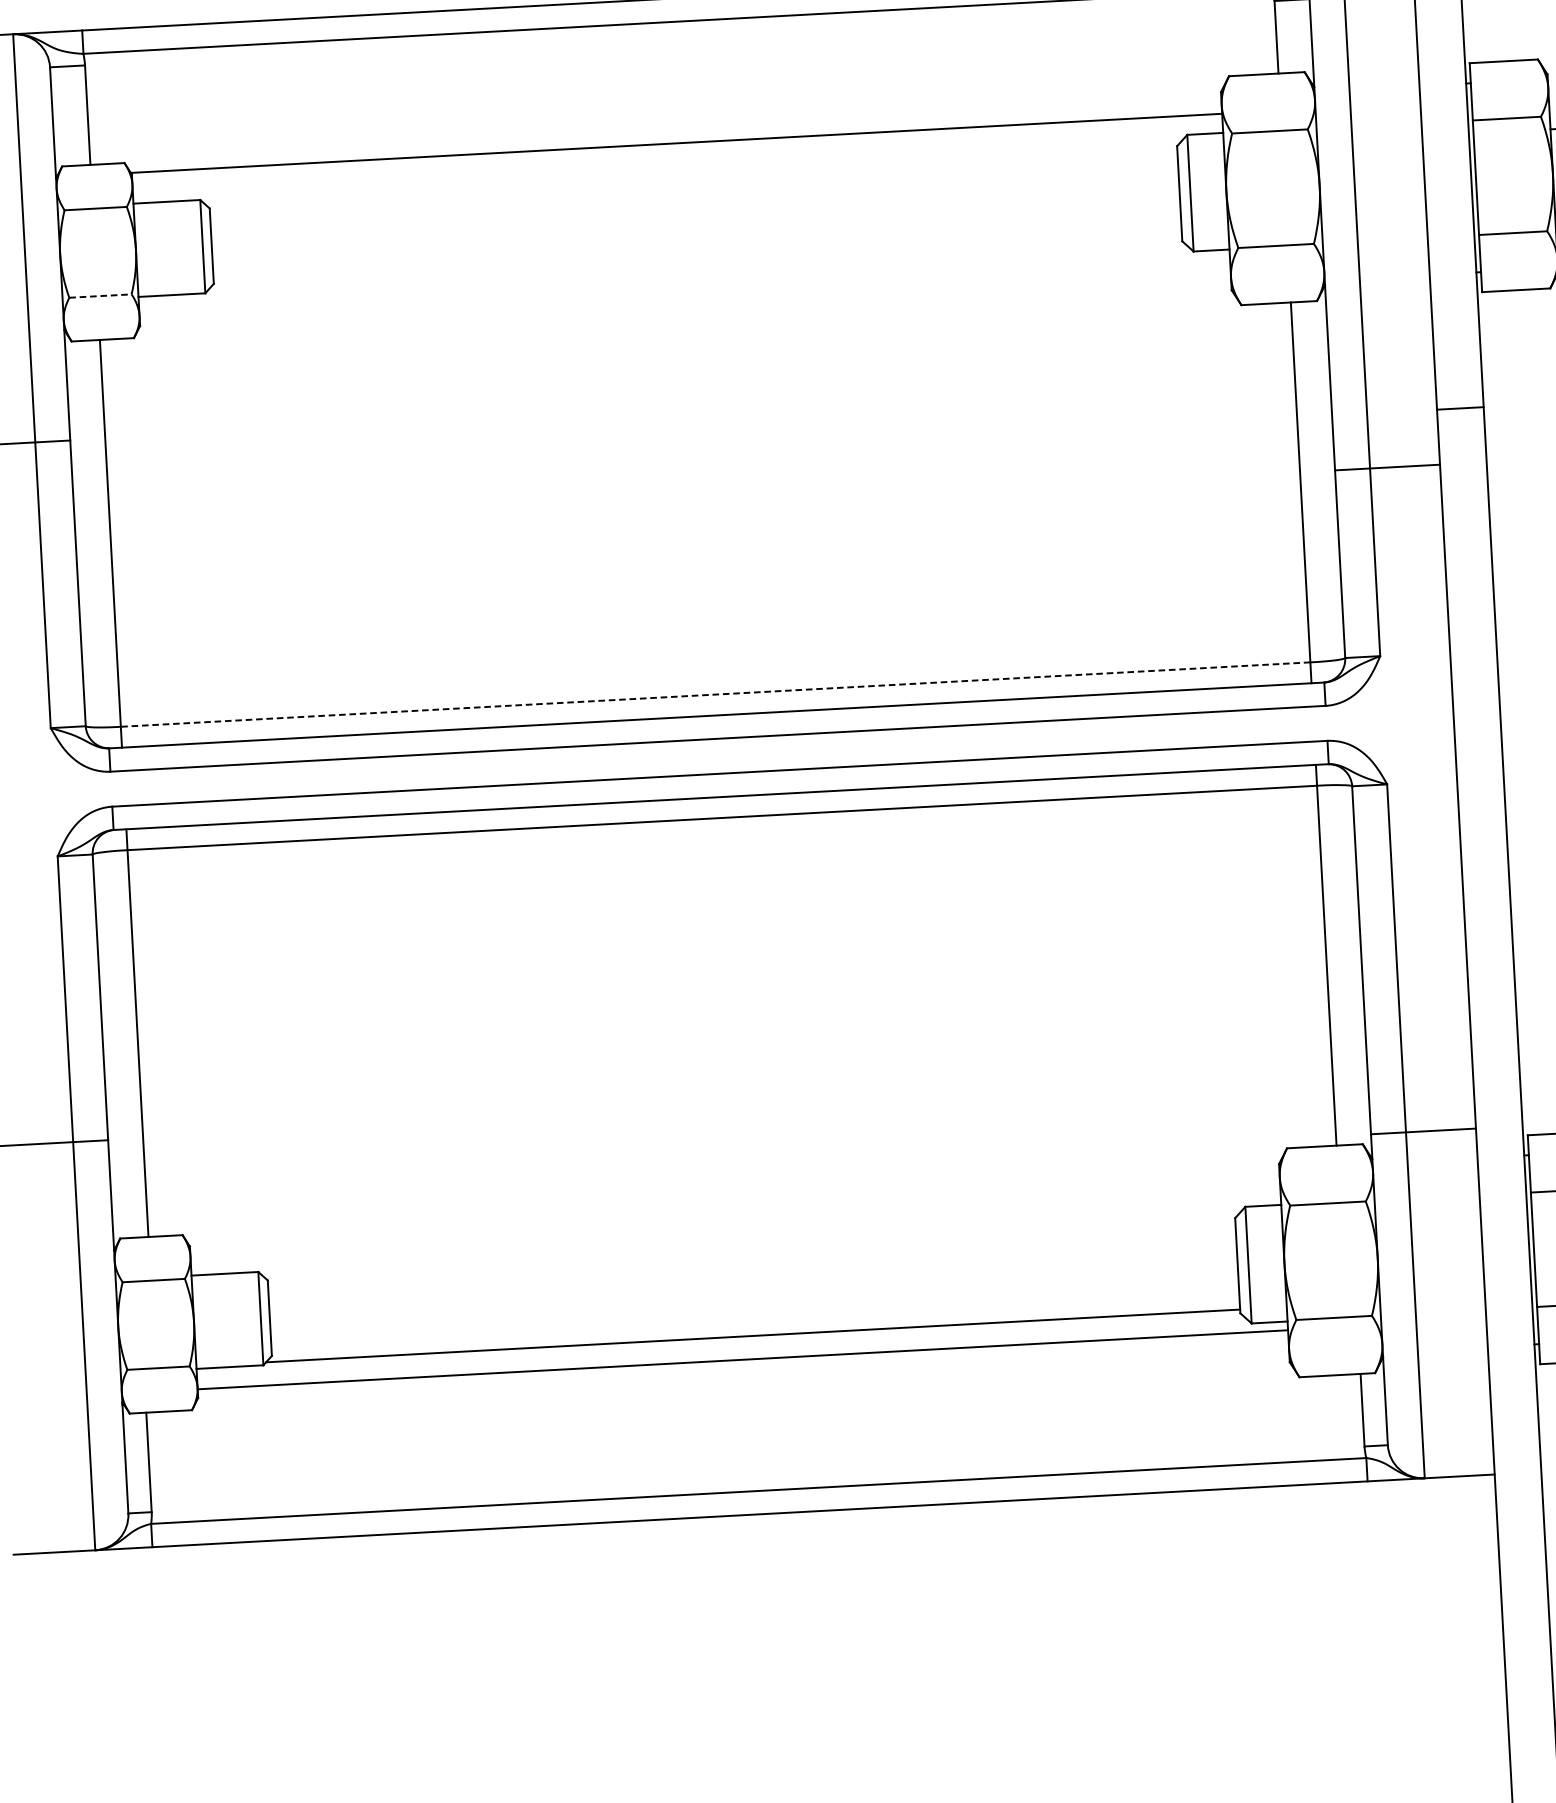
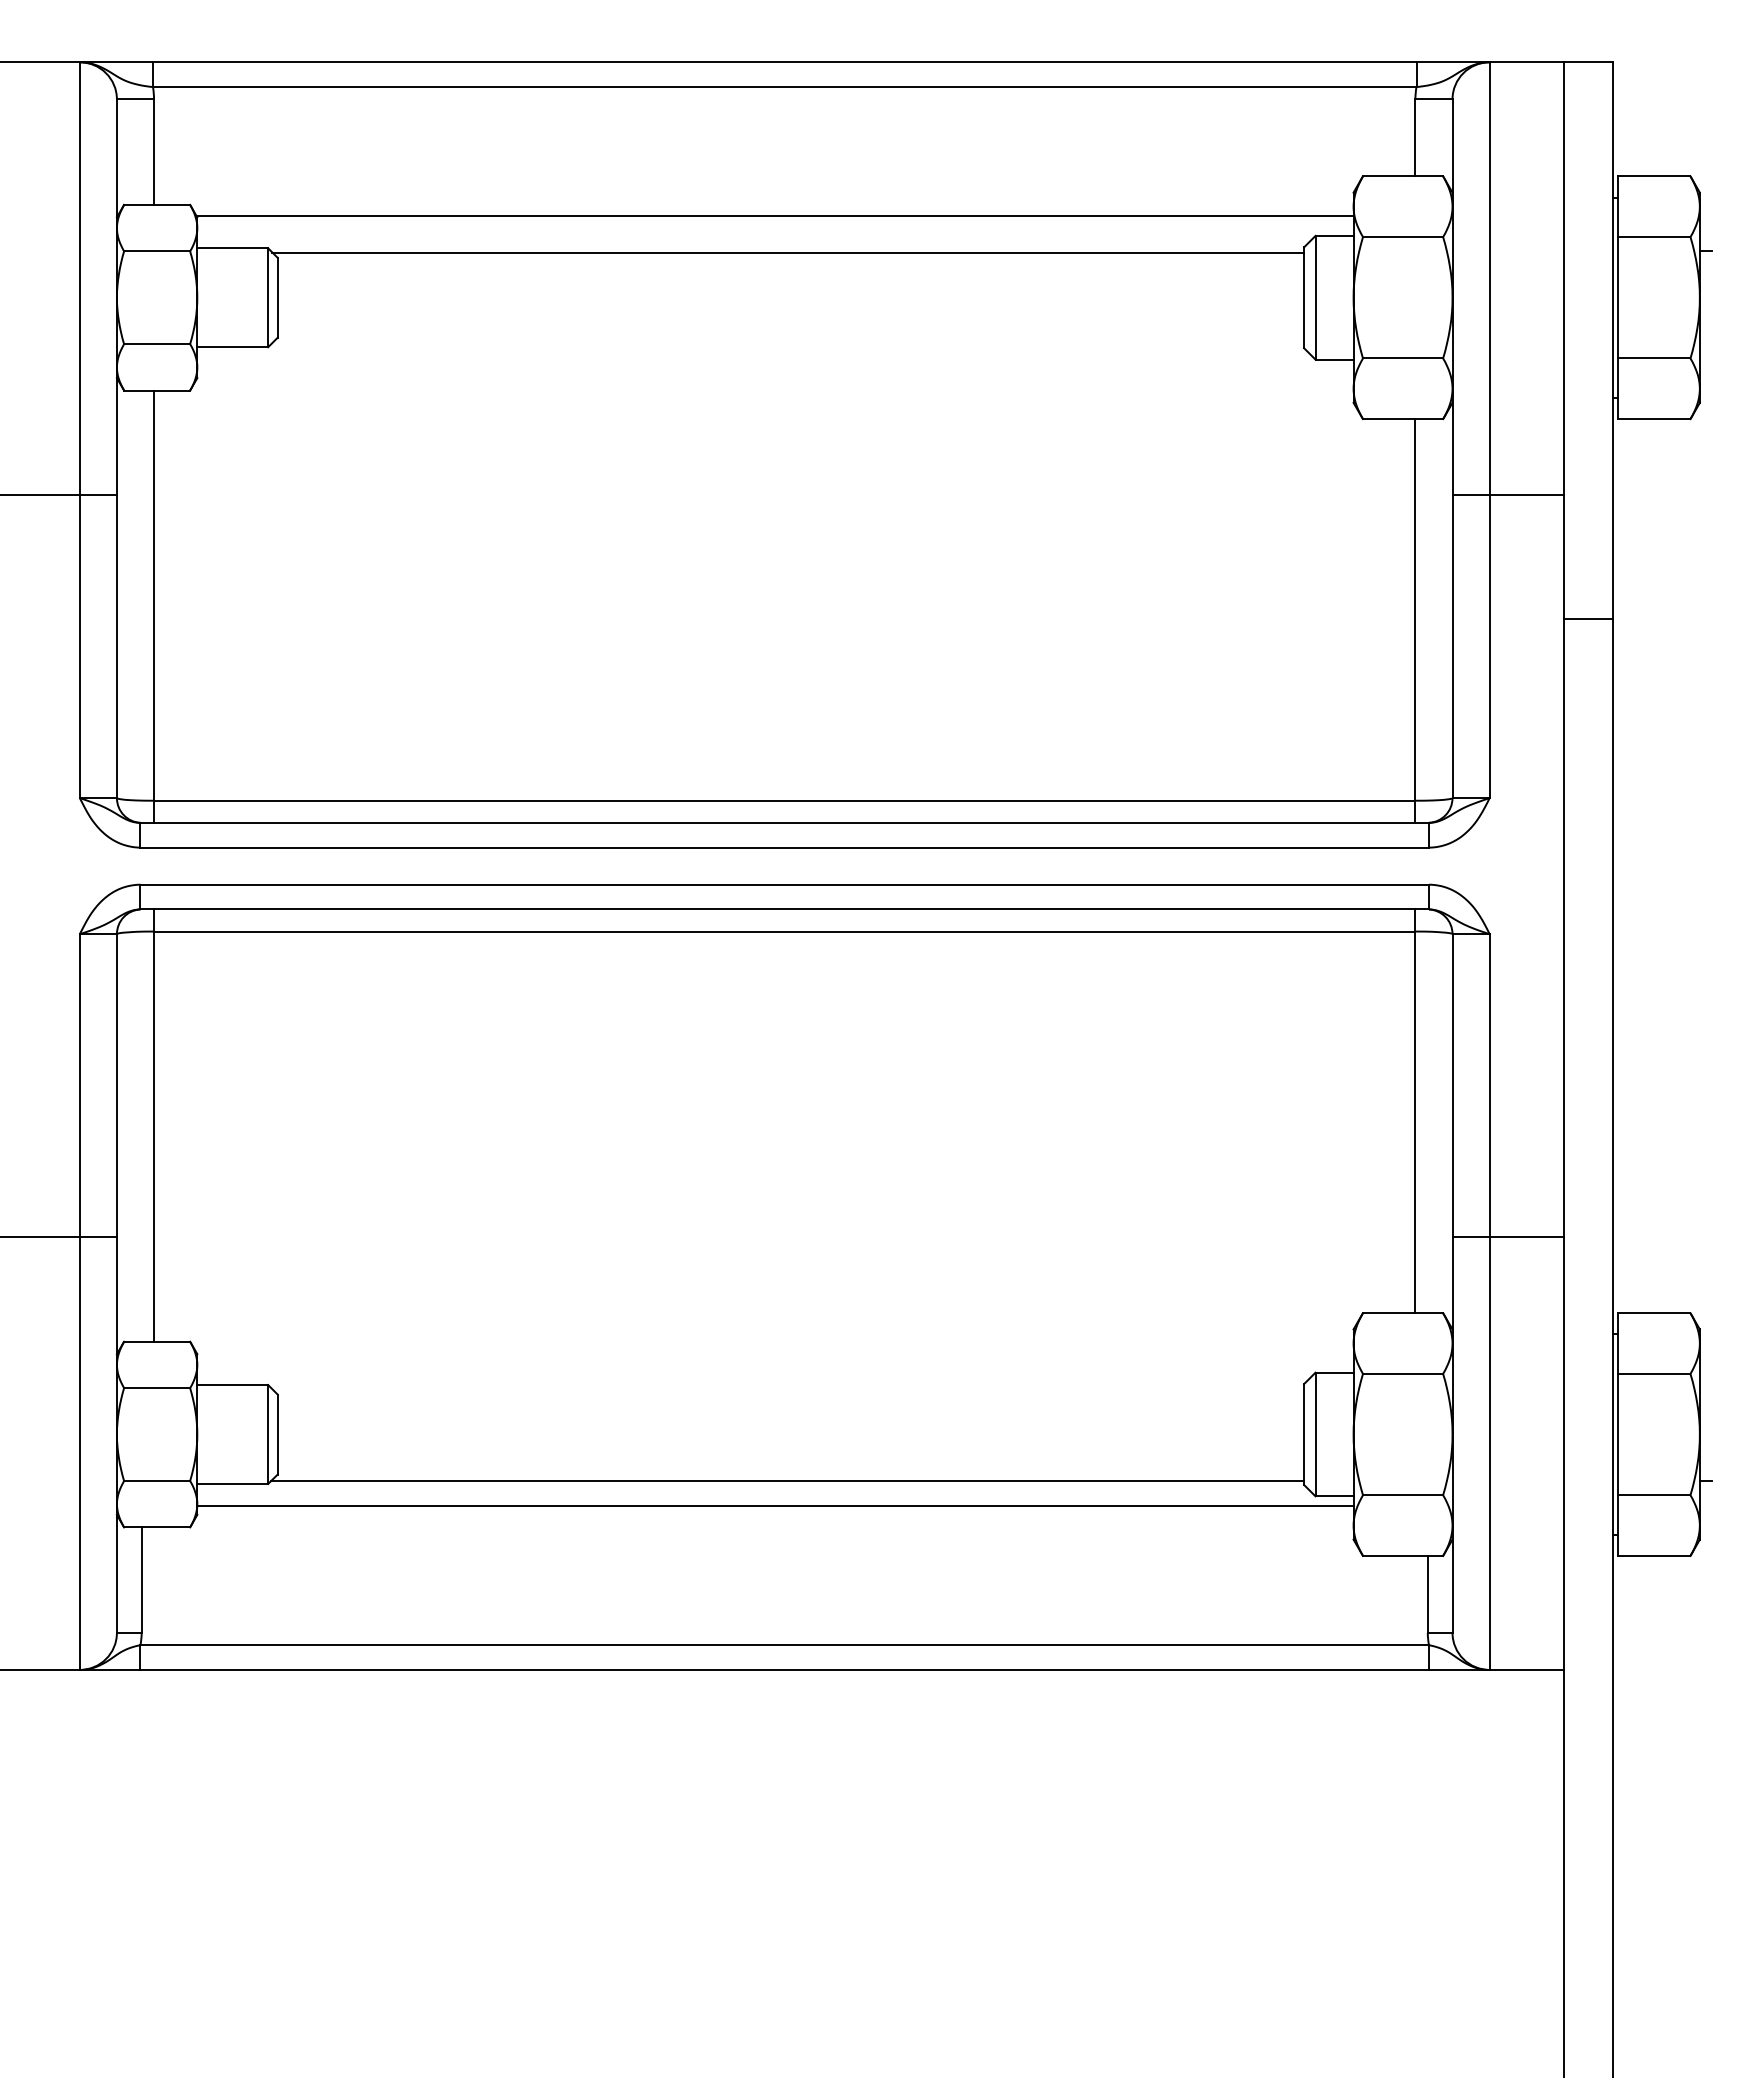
line: (691, 177) -> (788, 252), added
line: (100, 296) -> (157, 344), dashed -> solid
line: (1460, 408) -> (1588, 618), moved
line: (1386, 467) -> (1507, 495), moved
line: (715, 694) -> (784, 800), dashed -> solid
line: (1422, 1131) -> (1507, 1237), moved

